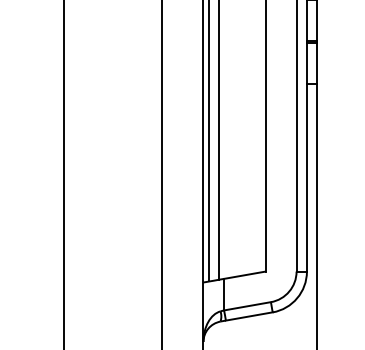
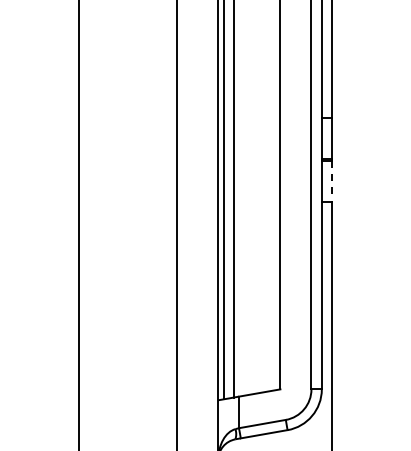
line: (317, 63) -> (332, 181), solid -> dashed

